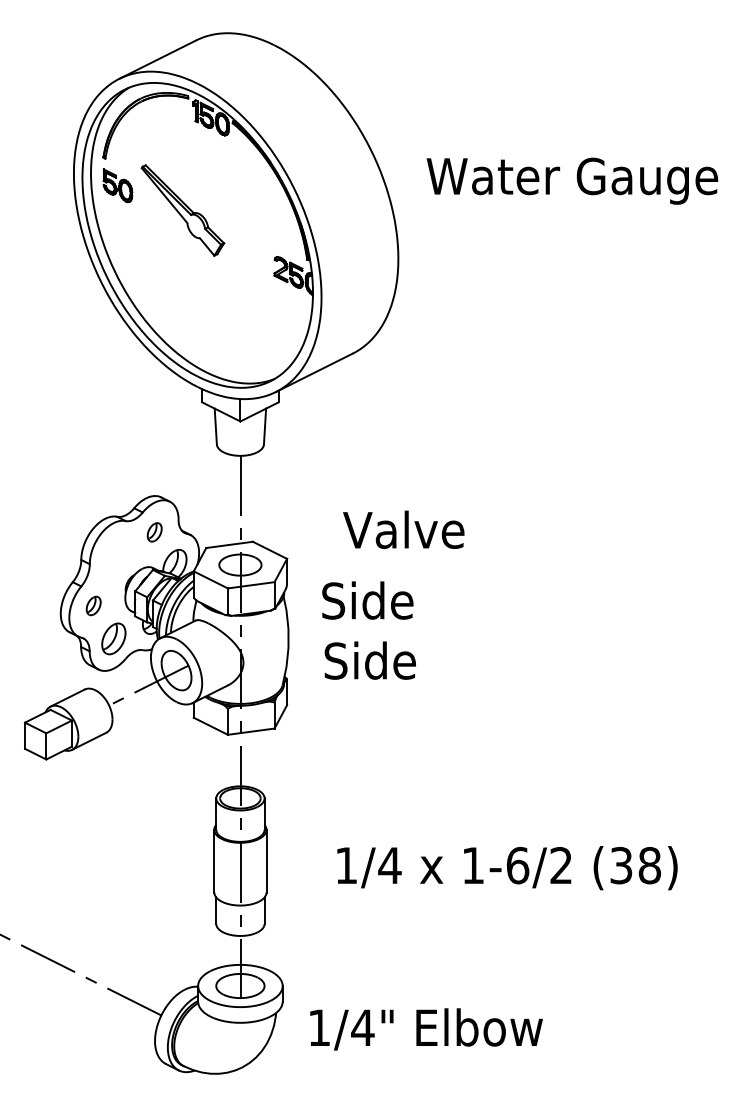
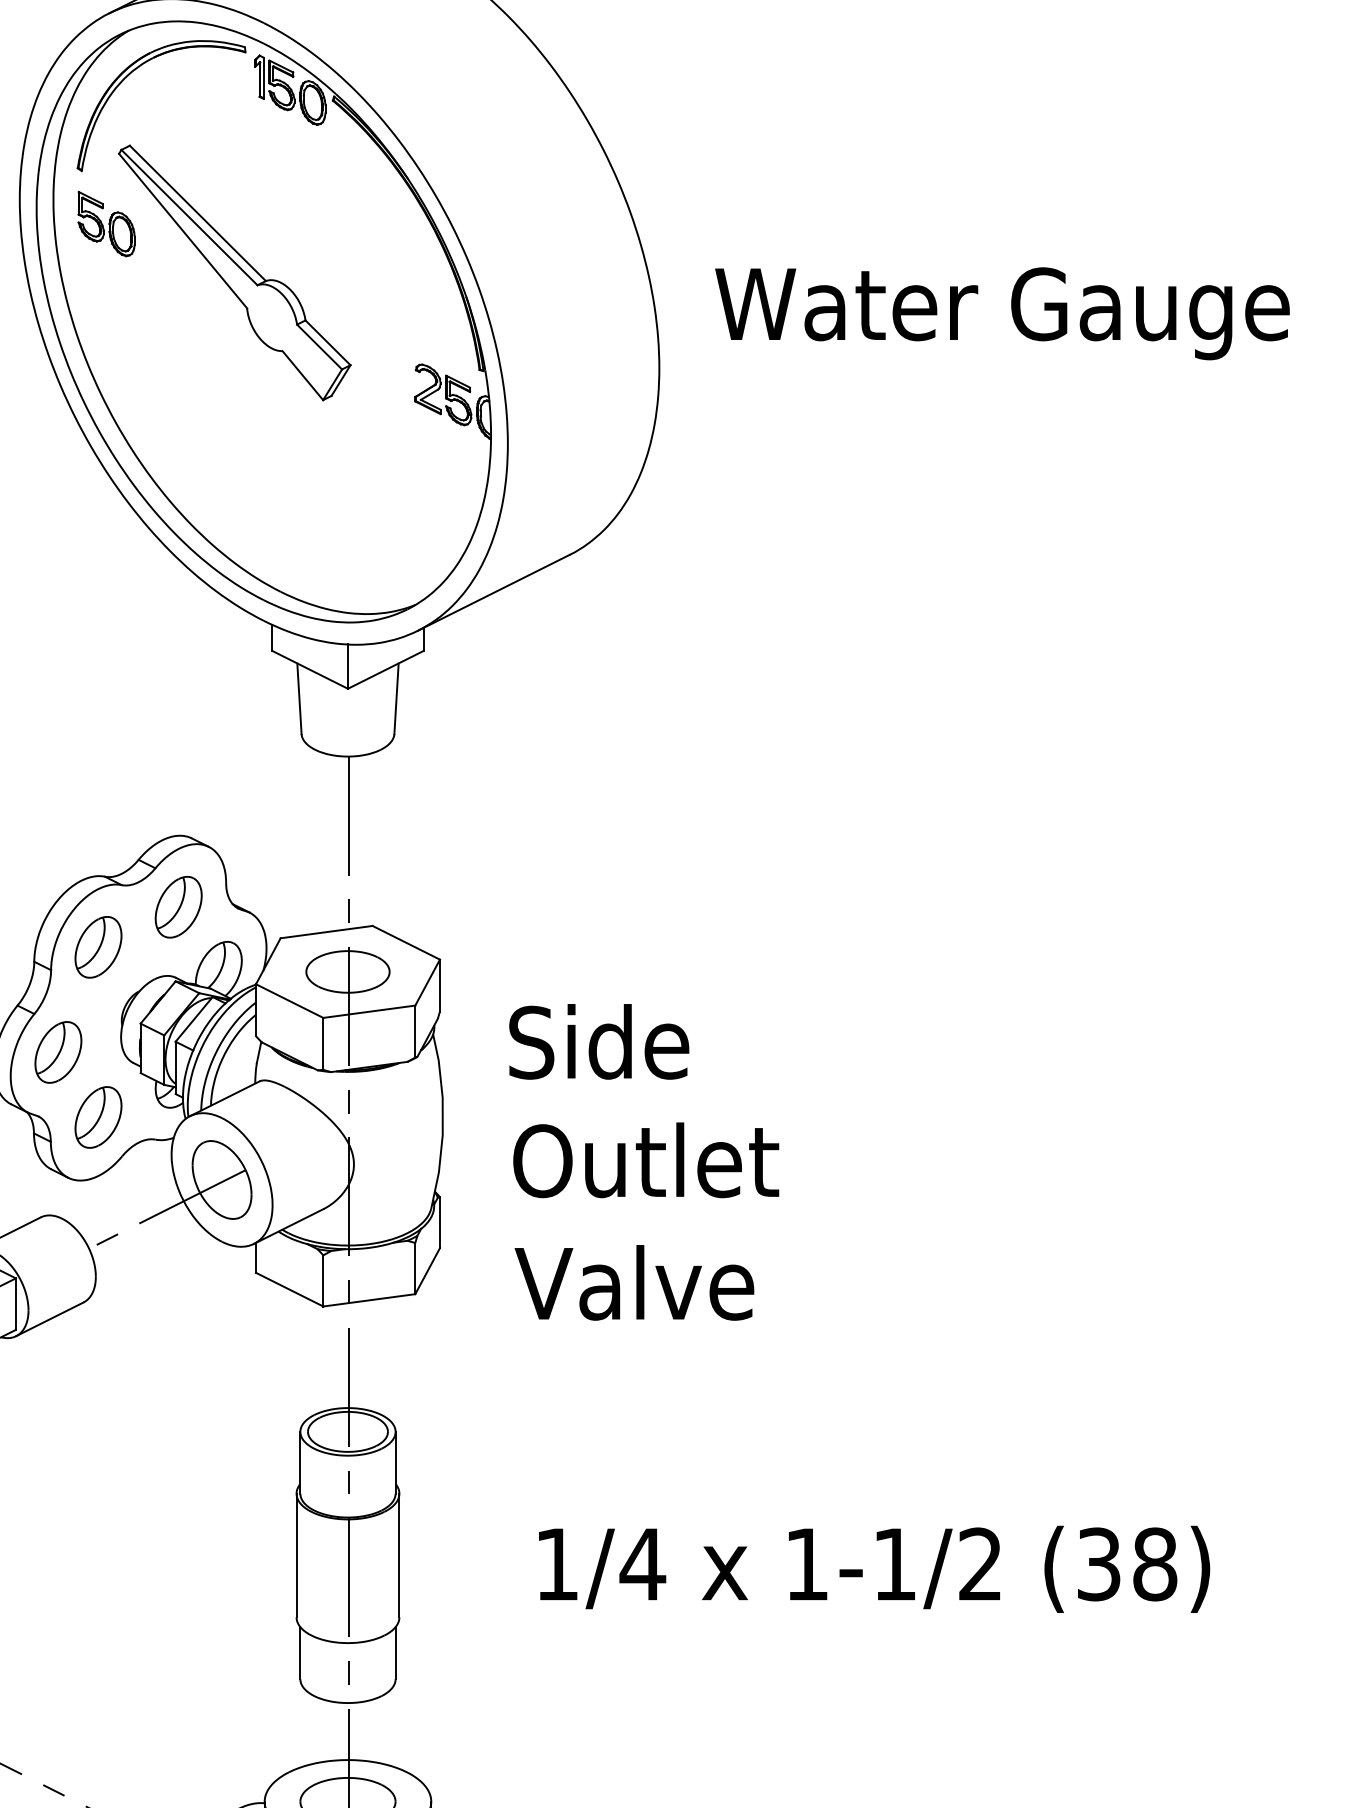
text: (572, 180) -> (1002, 312), moved
part: (182, 210) -> (233, 272), size x1.43
text: (403, 529) -> (633, 1282), moved
part: (154, 532) -> (178, 907), size x1.67
part: (113, 552) -> (97, 947), added
part: (93, 605) -> (58, 1051), size x1.67
text: (391, 660) -> (645, 1159), Side -> Outlet
text: (517, 865) -> (894, 1564), 1-6/2 -> 1-1/2

